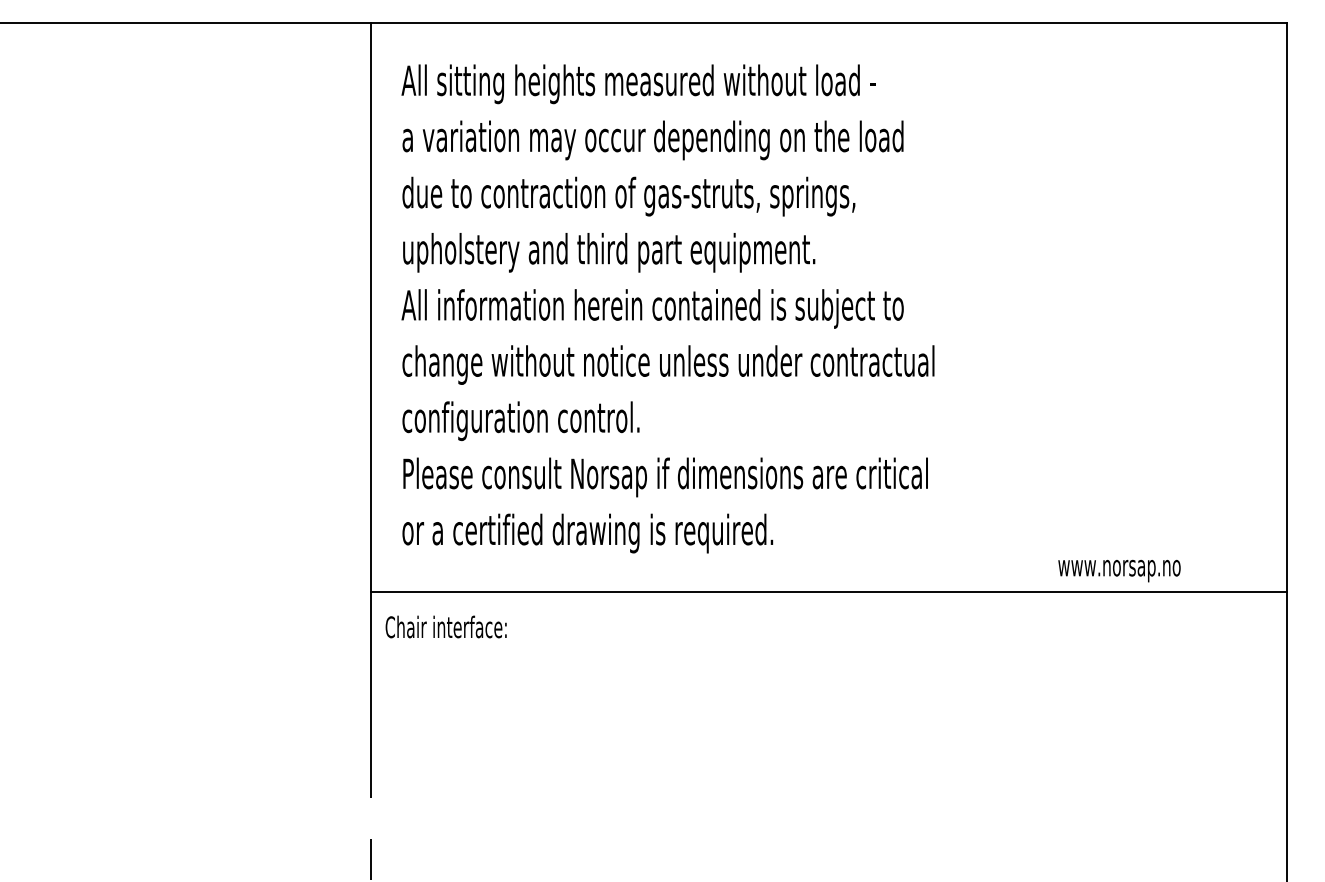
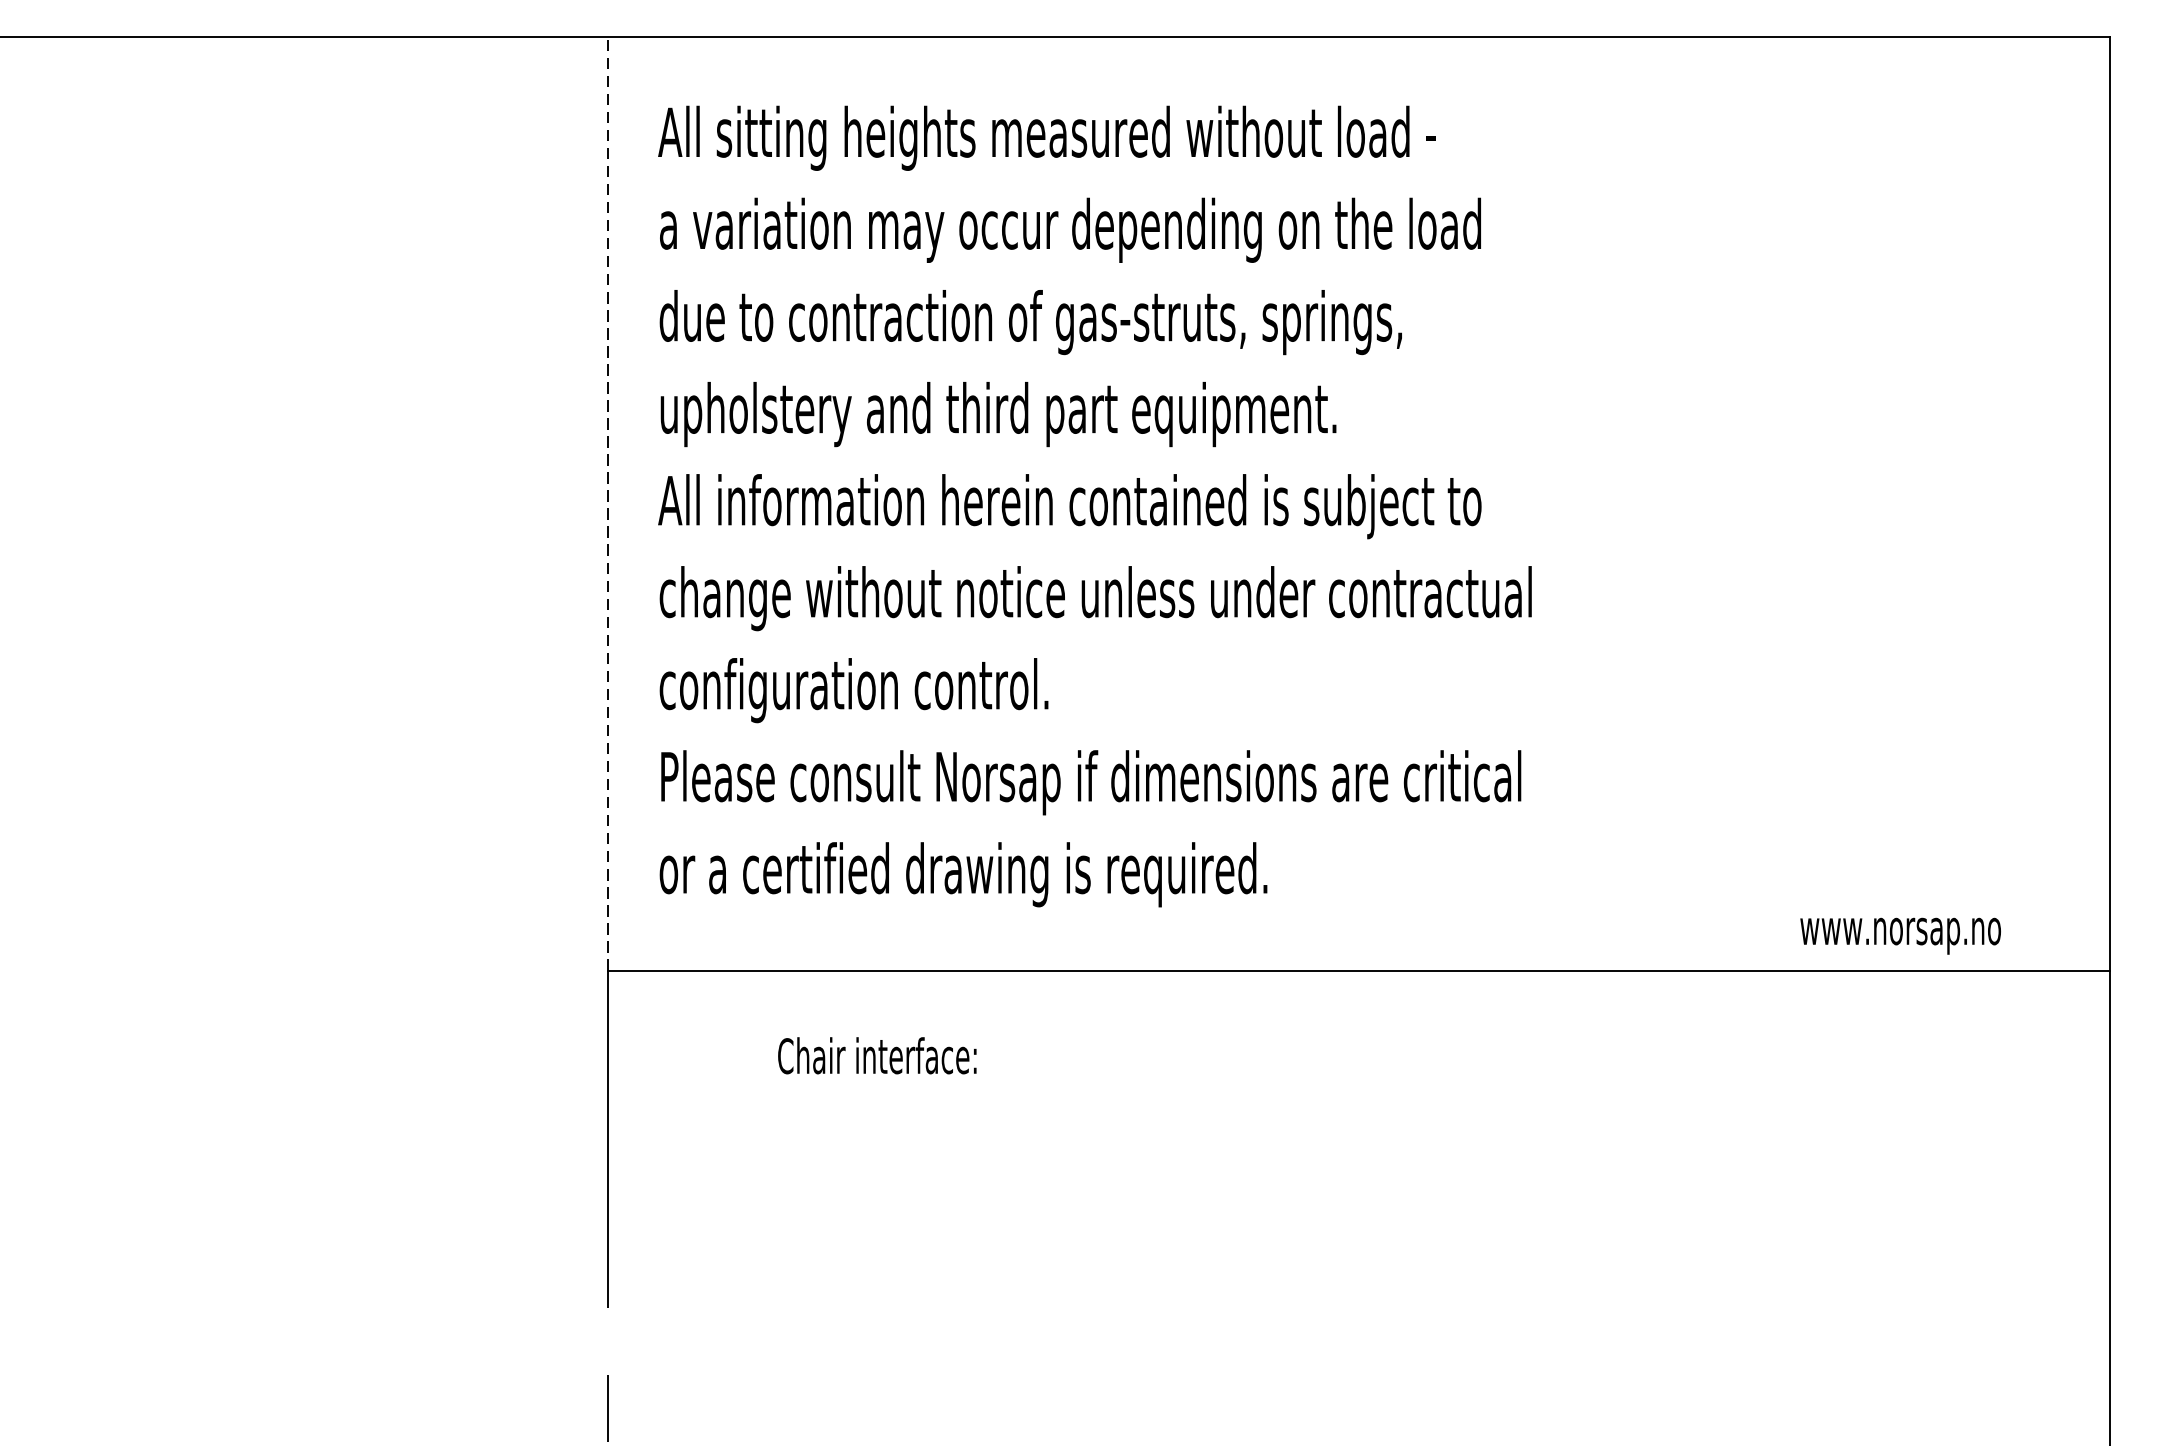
line: (370, 307) -> (607, 504), solid -> dashed
text: (1119, 570) -> (1900, 935), moved
text: (445, 626) -> (876, 1054), moved

